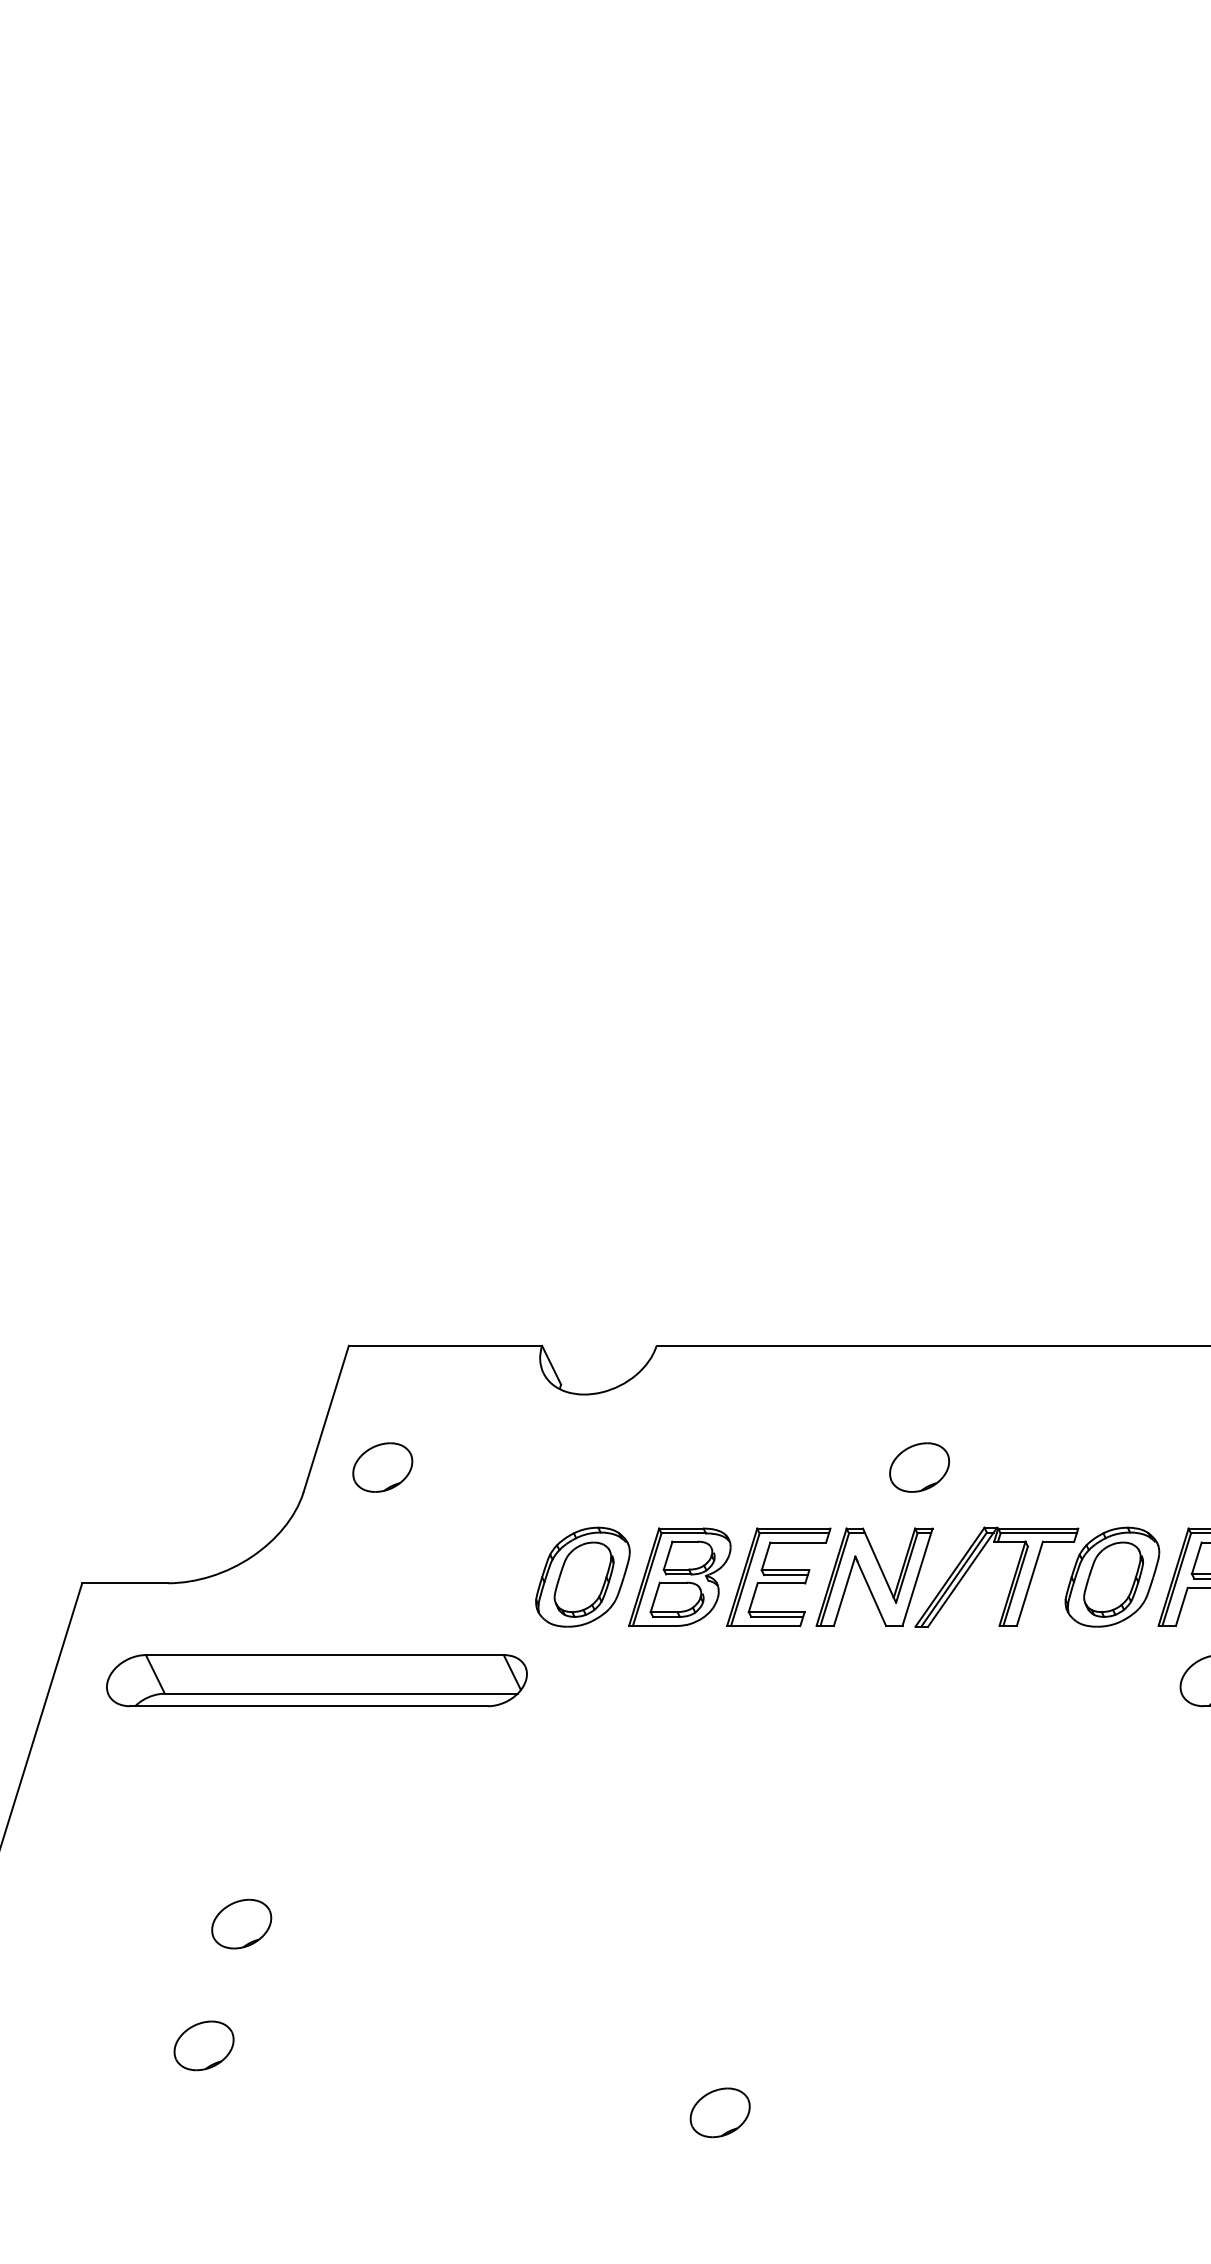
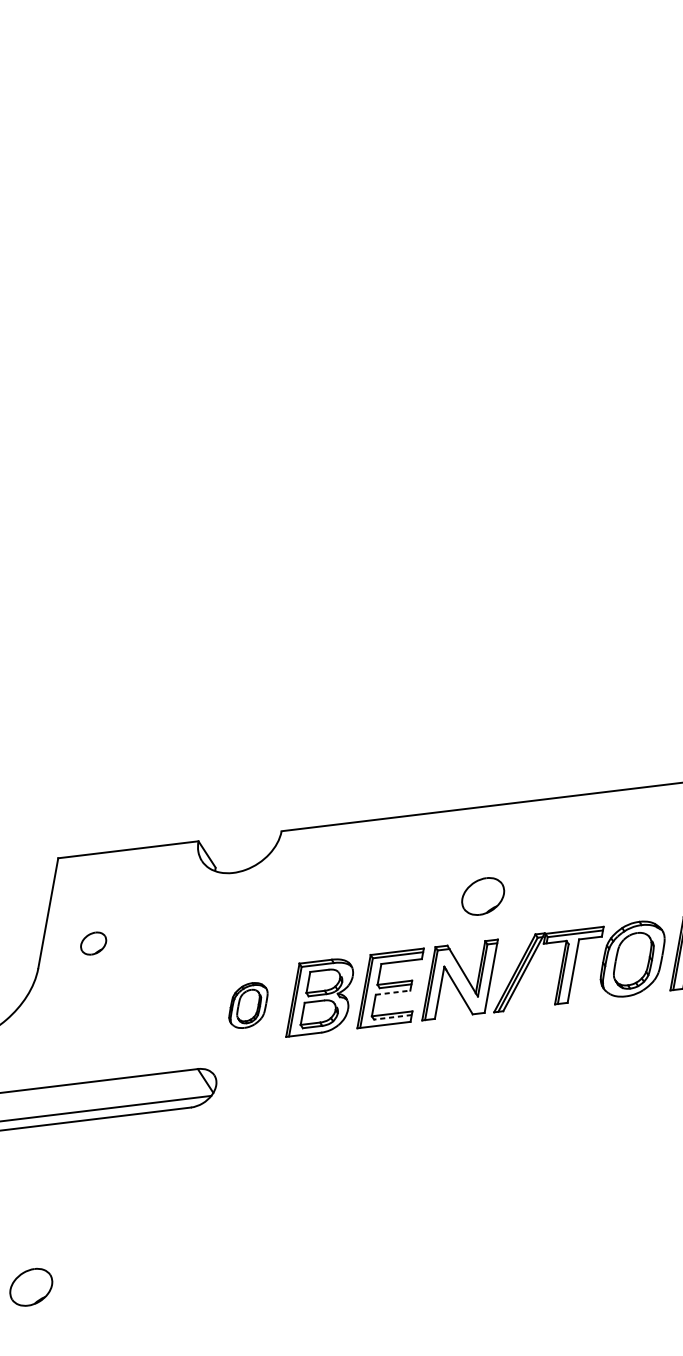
part: (382, 1467) -> (93, 943), size x0.6
part: (582, 1576) -> (248, 1005), size x0.6
line: (781, 1583) -> (393, 992), solid -> dashed
line: (777, 1616) -> (393, 1017), solid -> dashed

